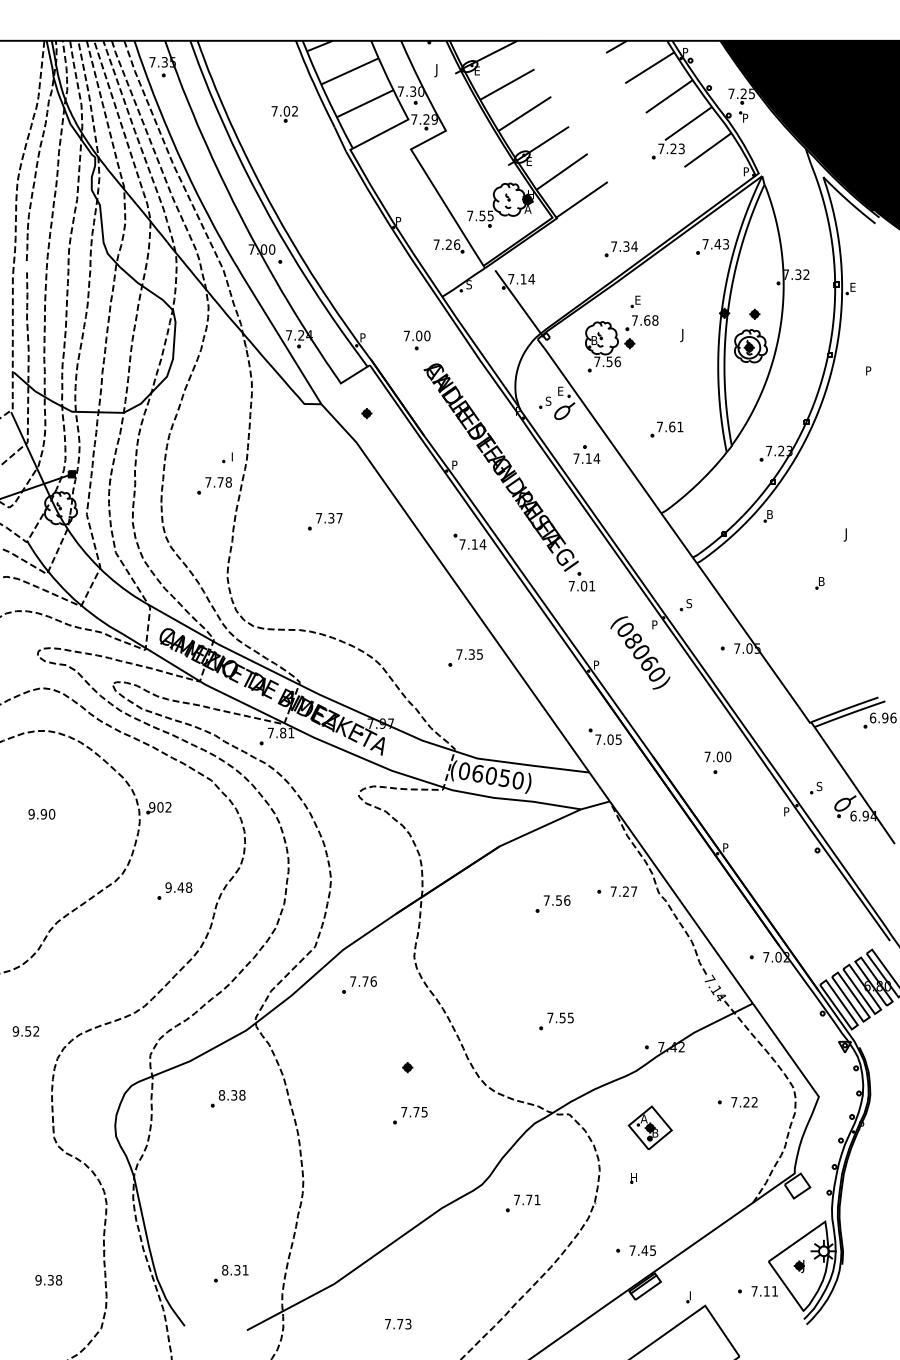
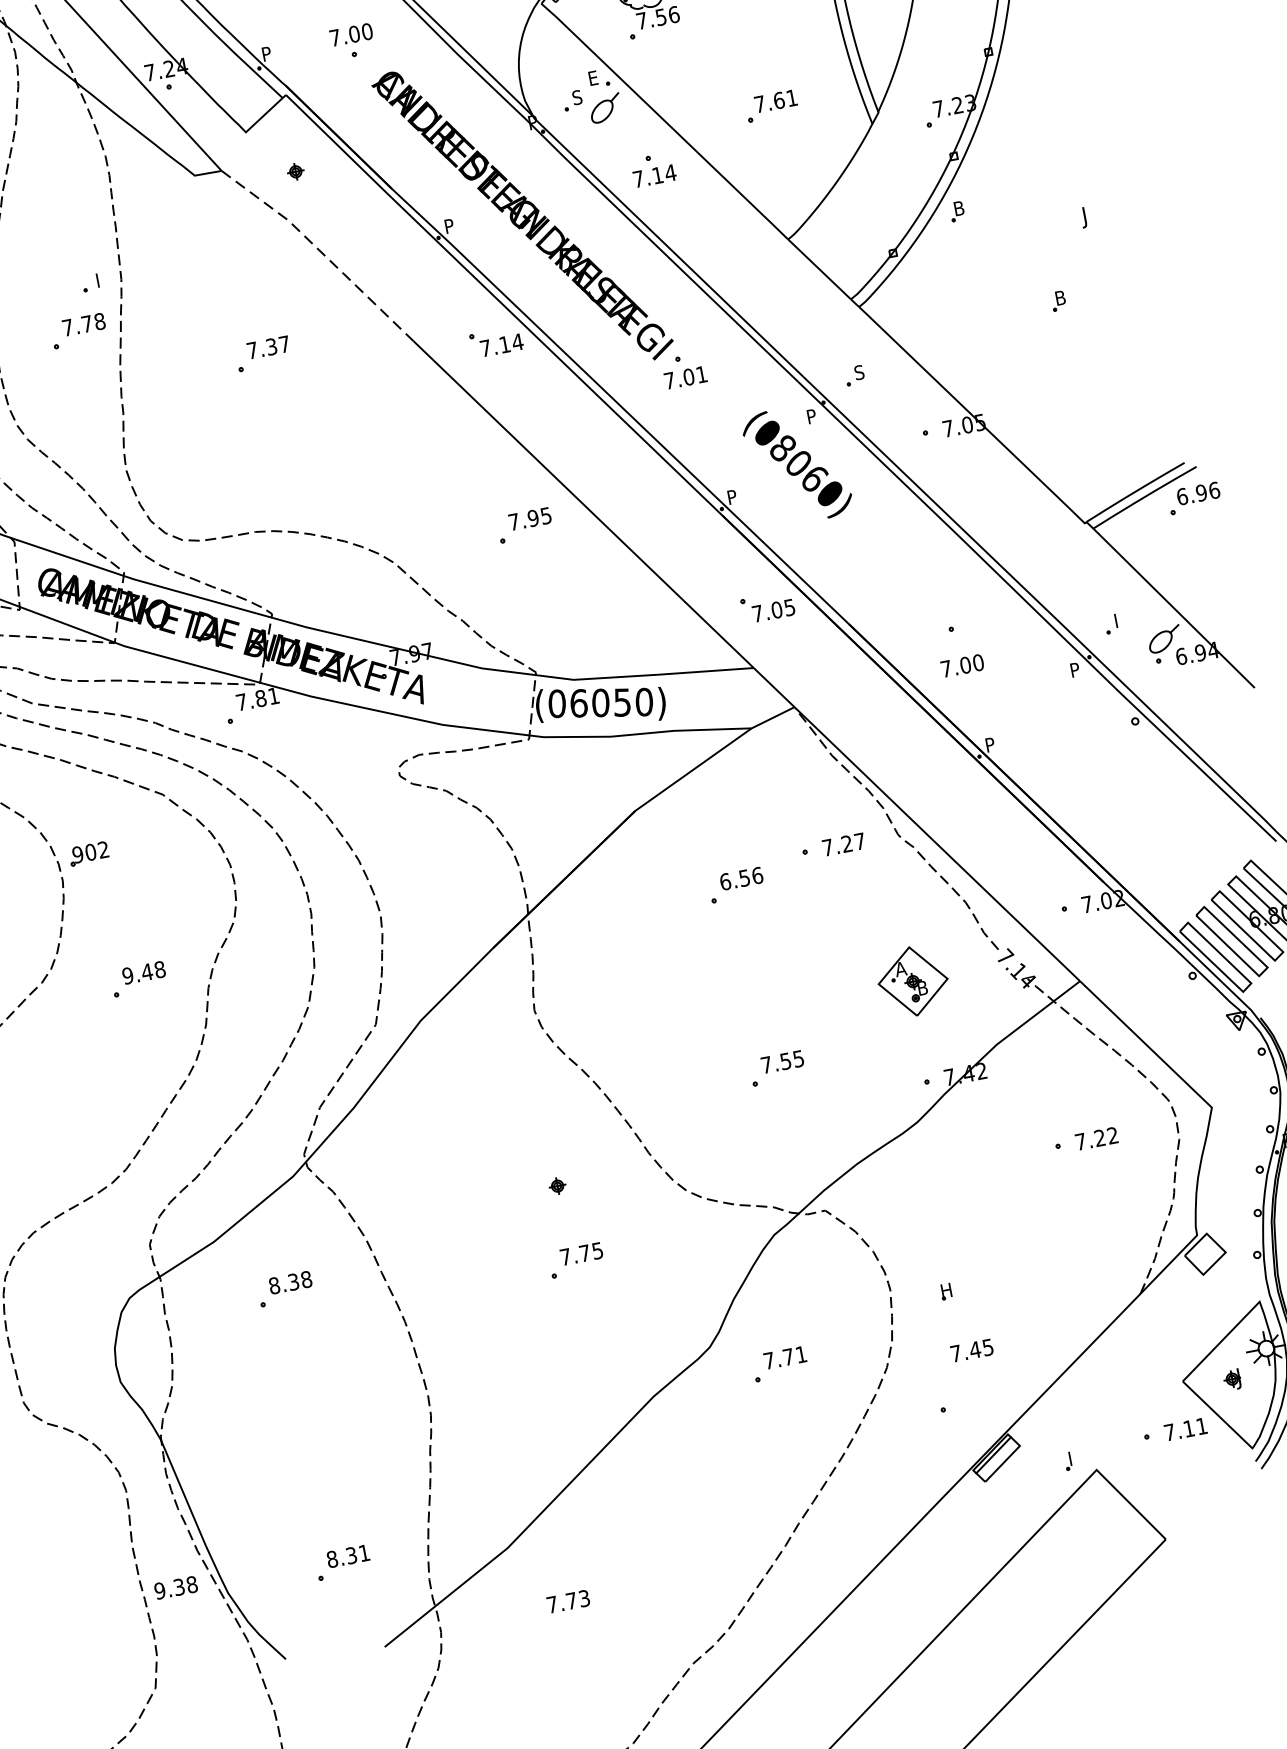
line: (373, 465) -> (321, 251), solid -> dashed
text: (471, 654) -> (532, 518), 7.35 -> 7.95
text: (717, 756) -> (961, 665), moved
text: (819, 786) -> (1119, 620), S -> I
text: (546, 900) -> (724, 881), 7.56 -> 6.56
part: (359, 984) -> (456, 1070), removed
part: (649, 1127) -> (911, 980), moved
text: (642, 1250) -> (971, 1350), moved
text: (48, 1280) -> (175, 1588), moved
text: (398, 1323) -> (568, 1600), moved

